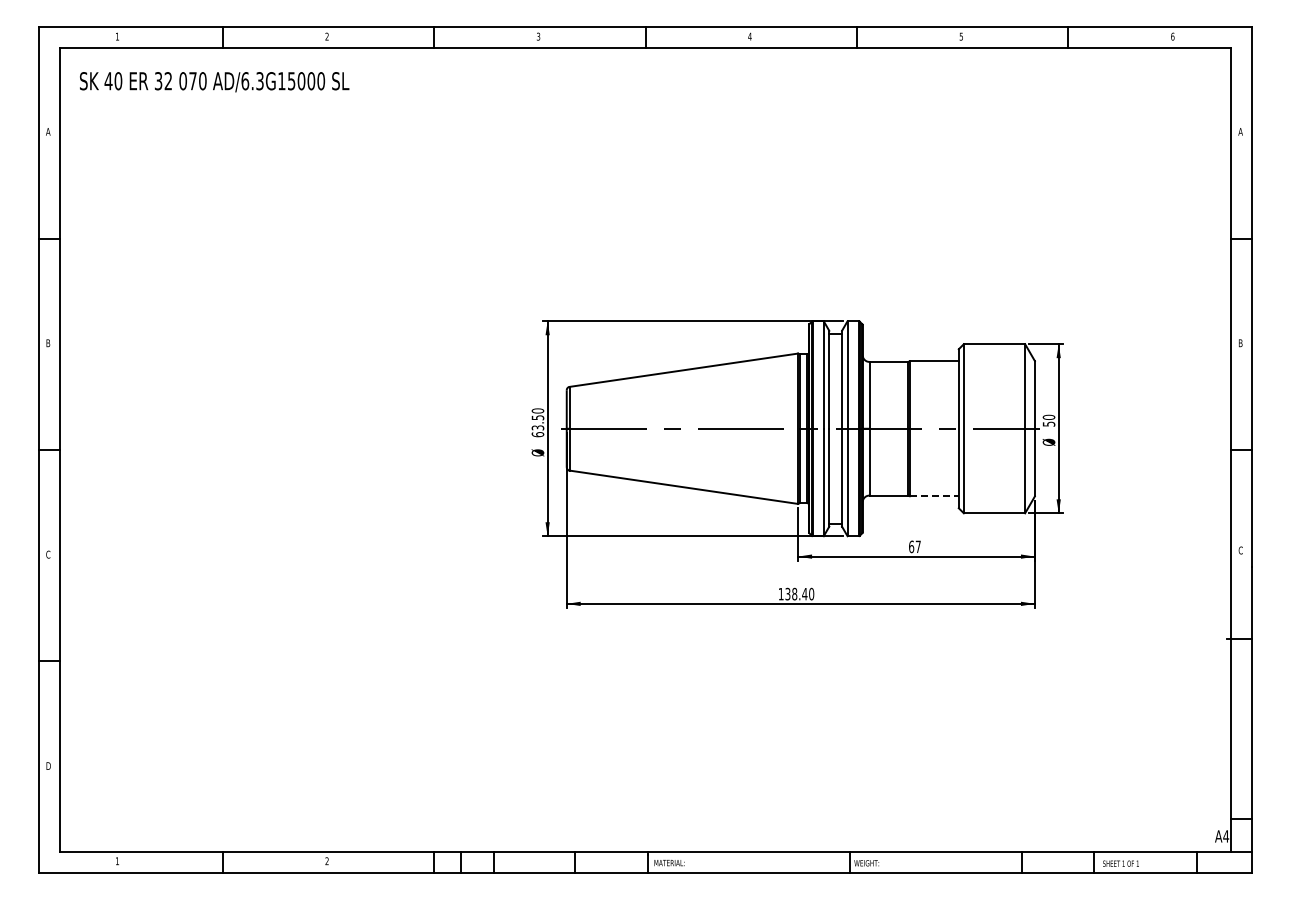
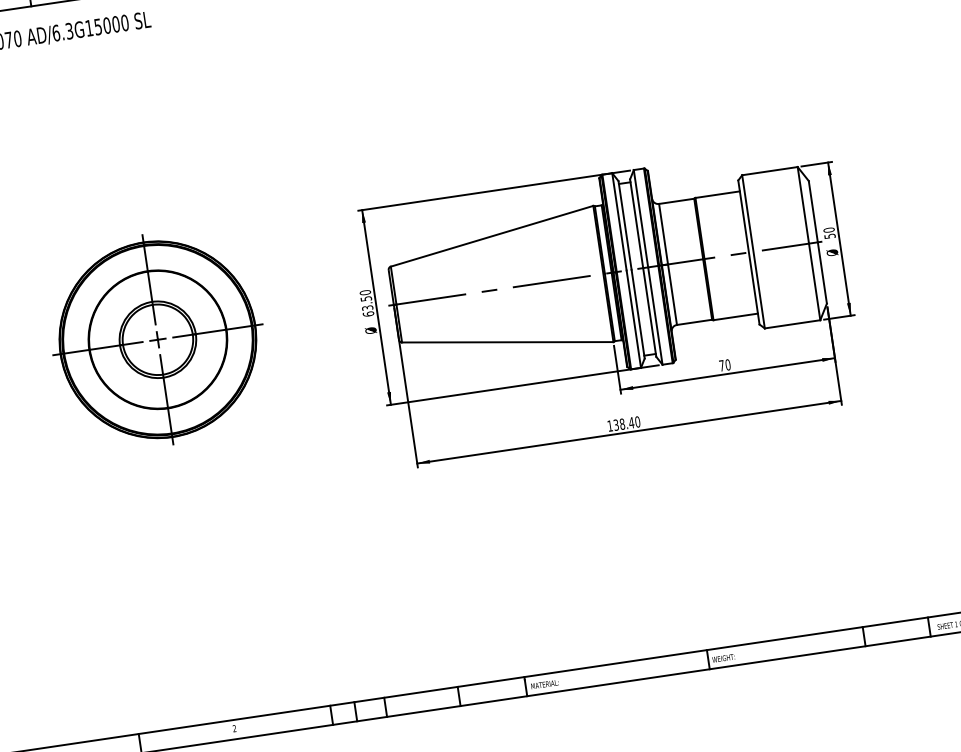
part: (306, 428) -> (158, 339), added
line: (934, 496) -> (735, 317), dashed -> solid
text: (914, 546) -> (724, 365), 67 -> 70

